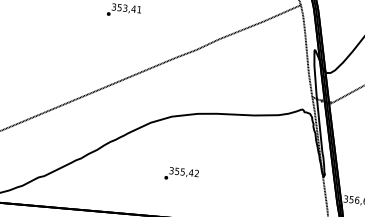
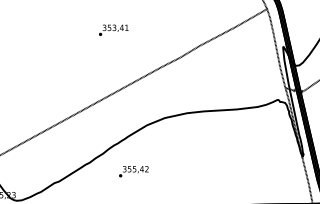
text: (181, 174) -> (133, 171), moved

